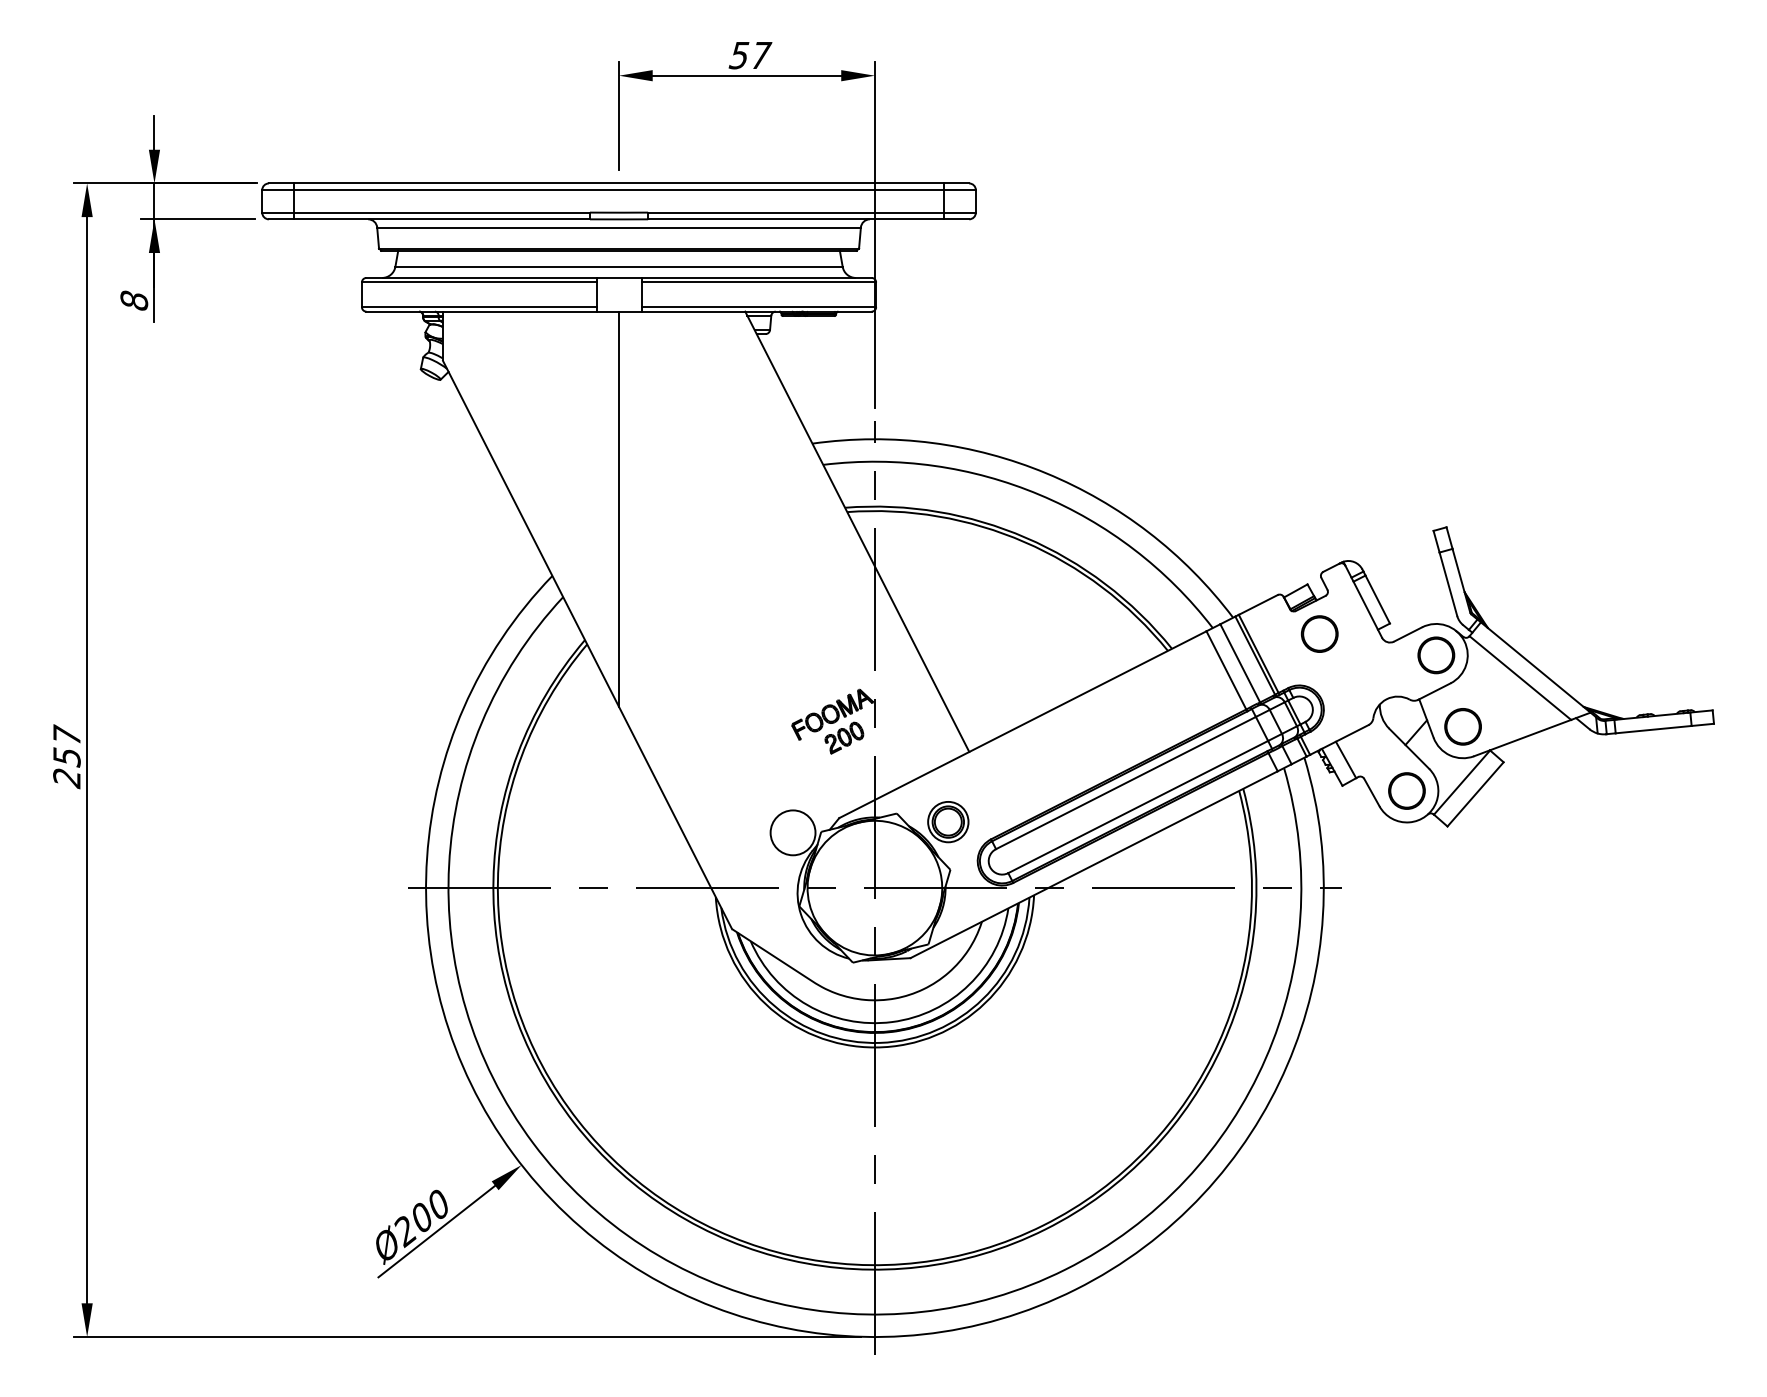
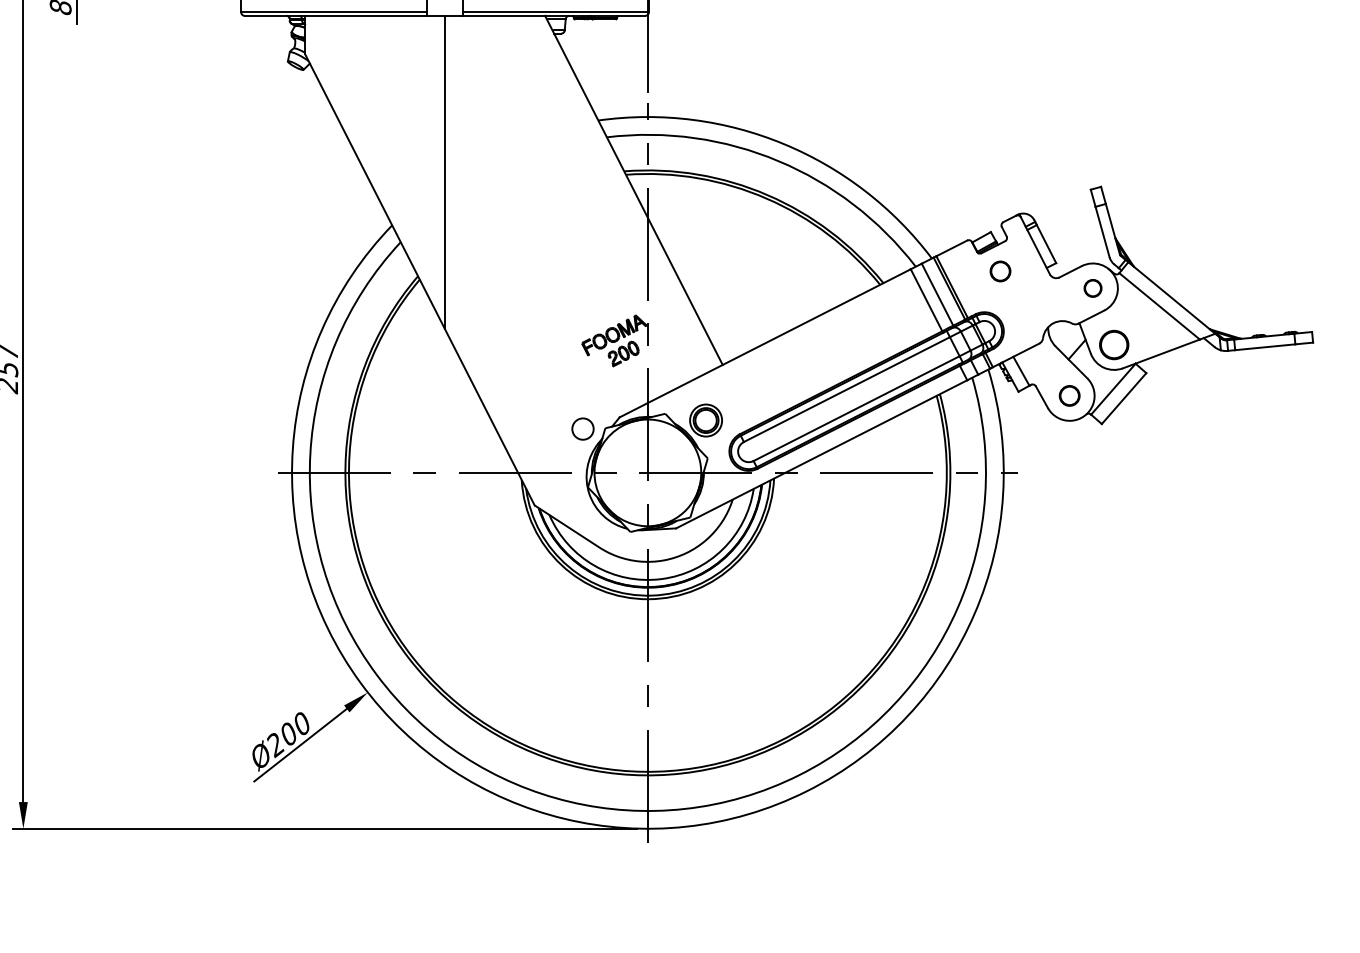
part: (1319, 633) -> (1000, 271), size x0.7
part: (1436, 655) -> (1093, 288), size x0.6
circle: (1406, 790) -> (1069, 395), size x0.7
circle: (792, 832) -> (582, 428), size x0.6

